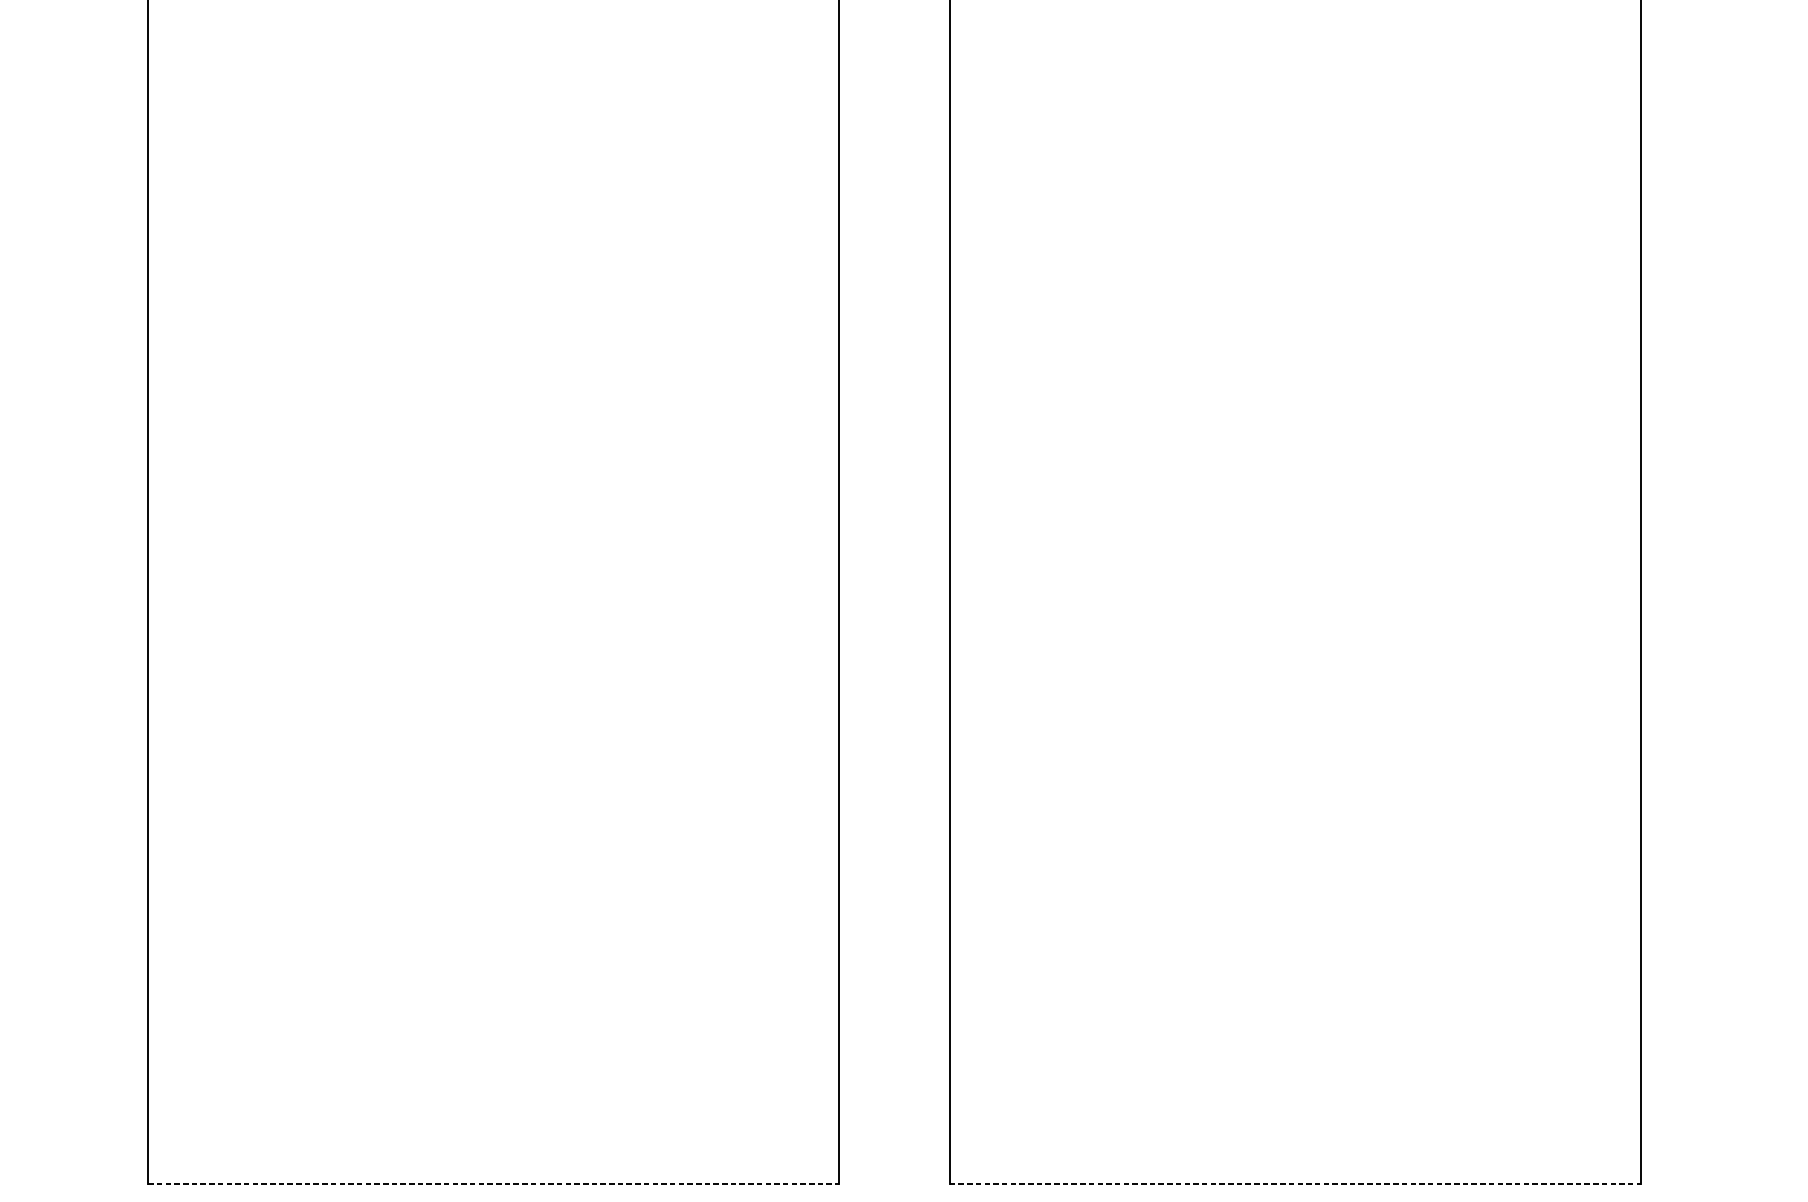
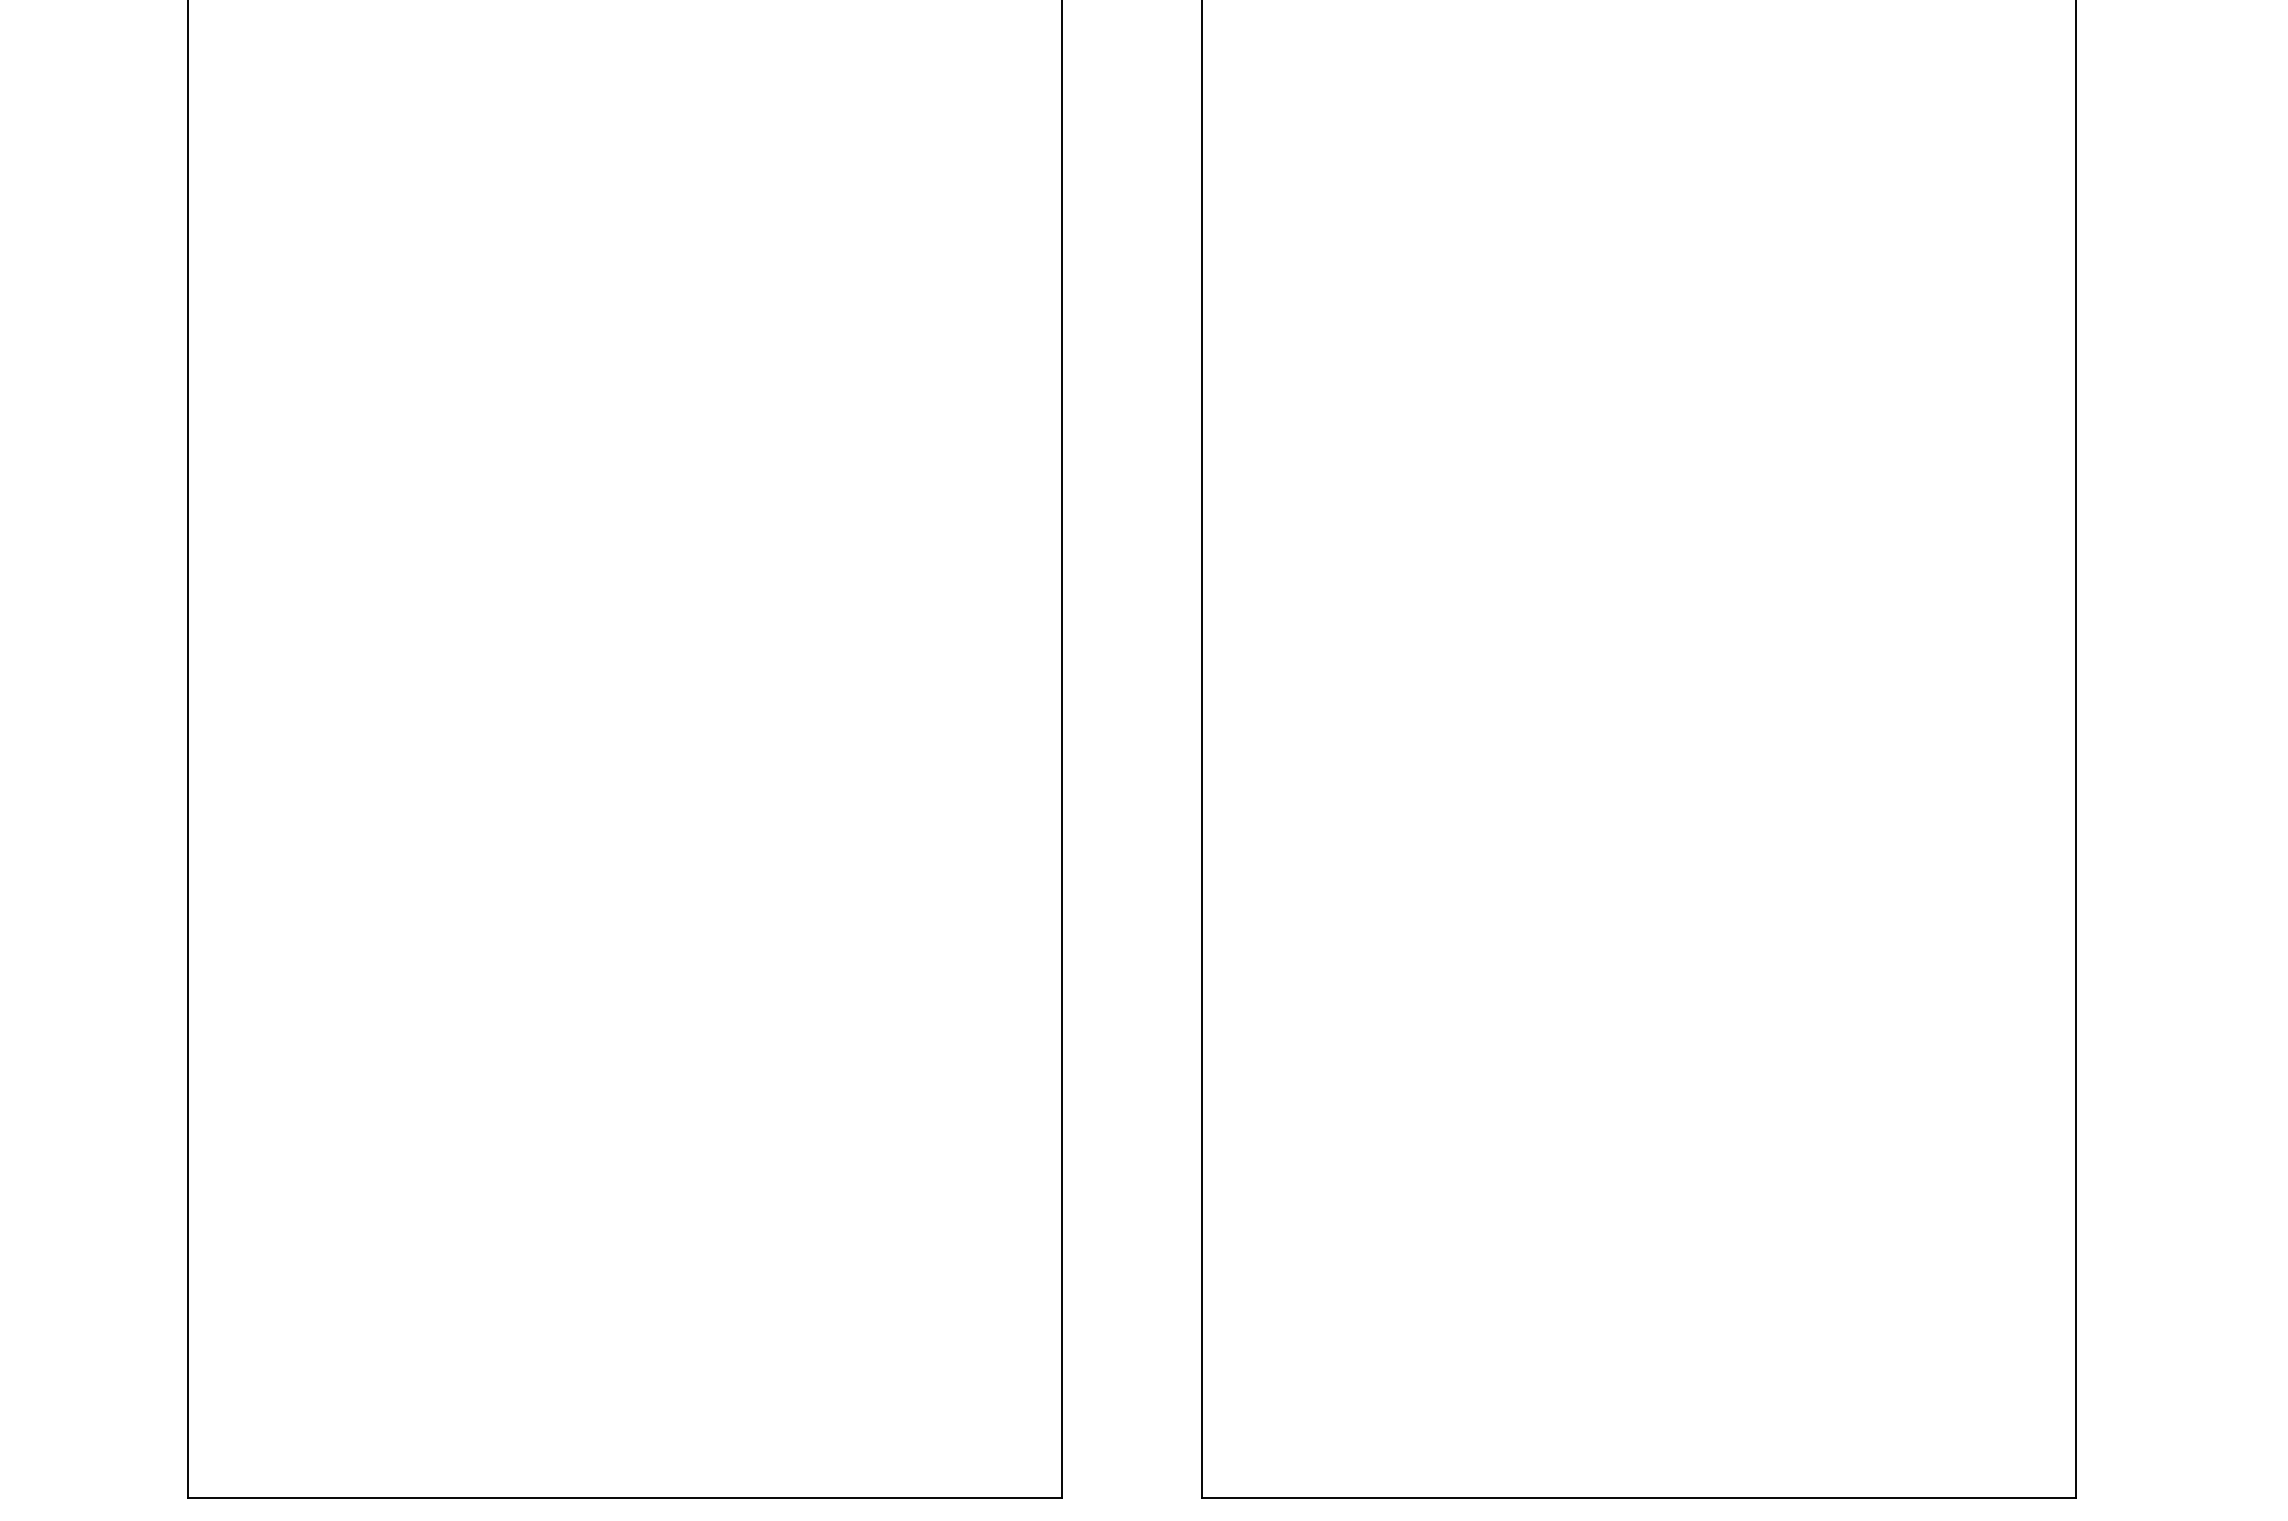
line: (493, 1184) -> (624, 1498), dashed -> solid
line: (1294, 1184) -> (1638, 1498), dashed -> solid

